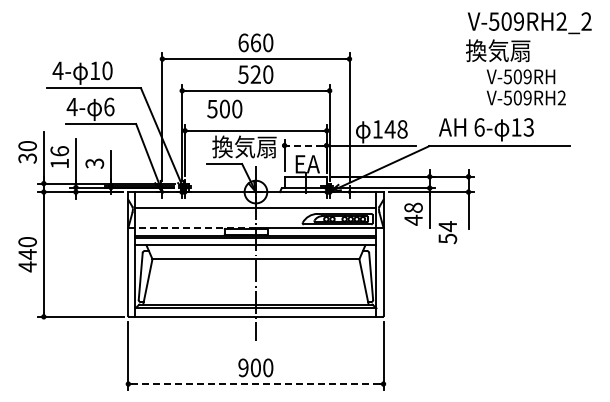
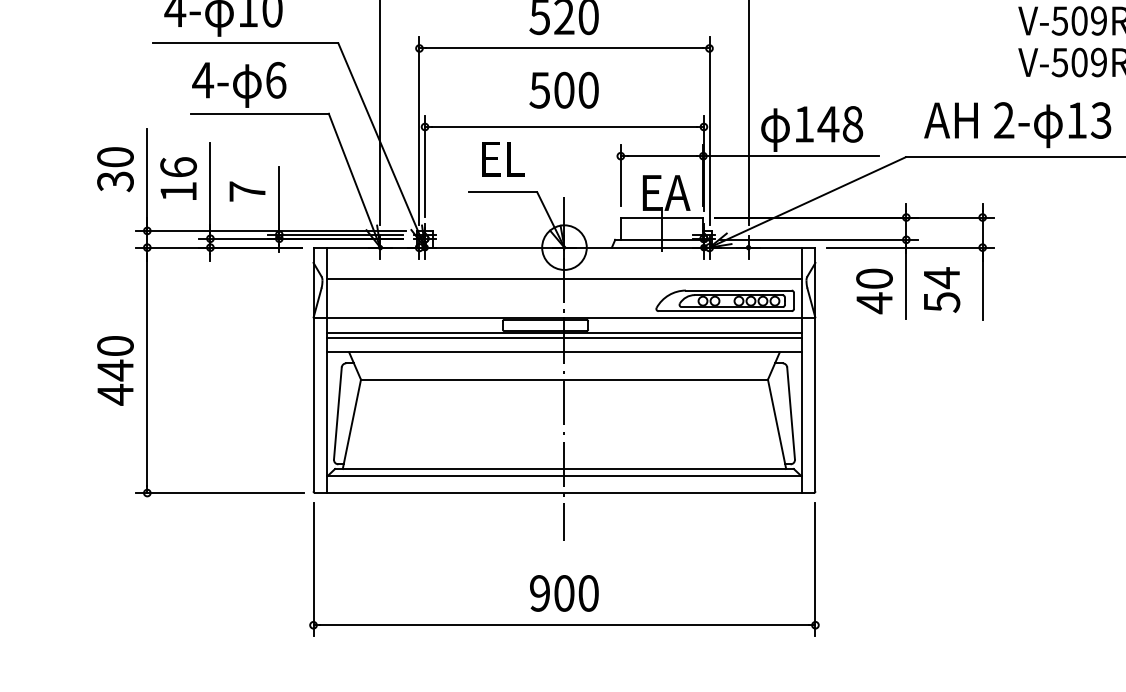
text: (224, 108) -> (563, 89), moved
text: (479, 127) -> (1004, 120), 6- -> 2-
line: (305, 145) -> (661, 156), dashed -> solid
text: (244, 146) -> (541, 157), 換気扇 -> EL
text: (94, 163) -> (246, 191), 3 -> 7
text: (413, 207) -> (874, 277), 48 -> 40
line: (192, 227) -> (439, 317), dashed -> solid
text: (447, 232) -> (941, 289), moved
line: (255, 384) -> (563, 626), dashed -> solid

